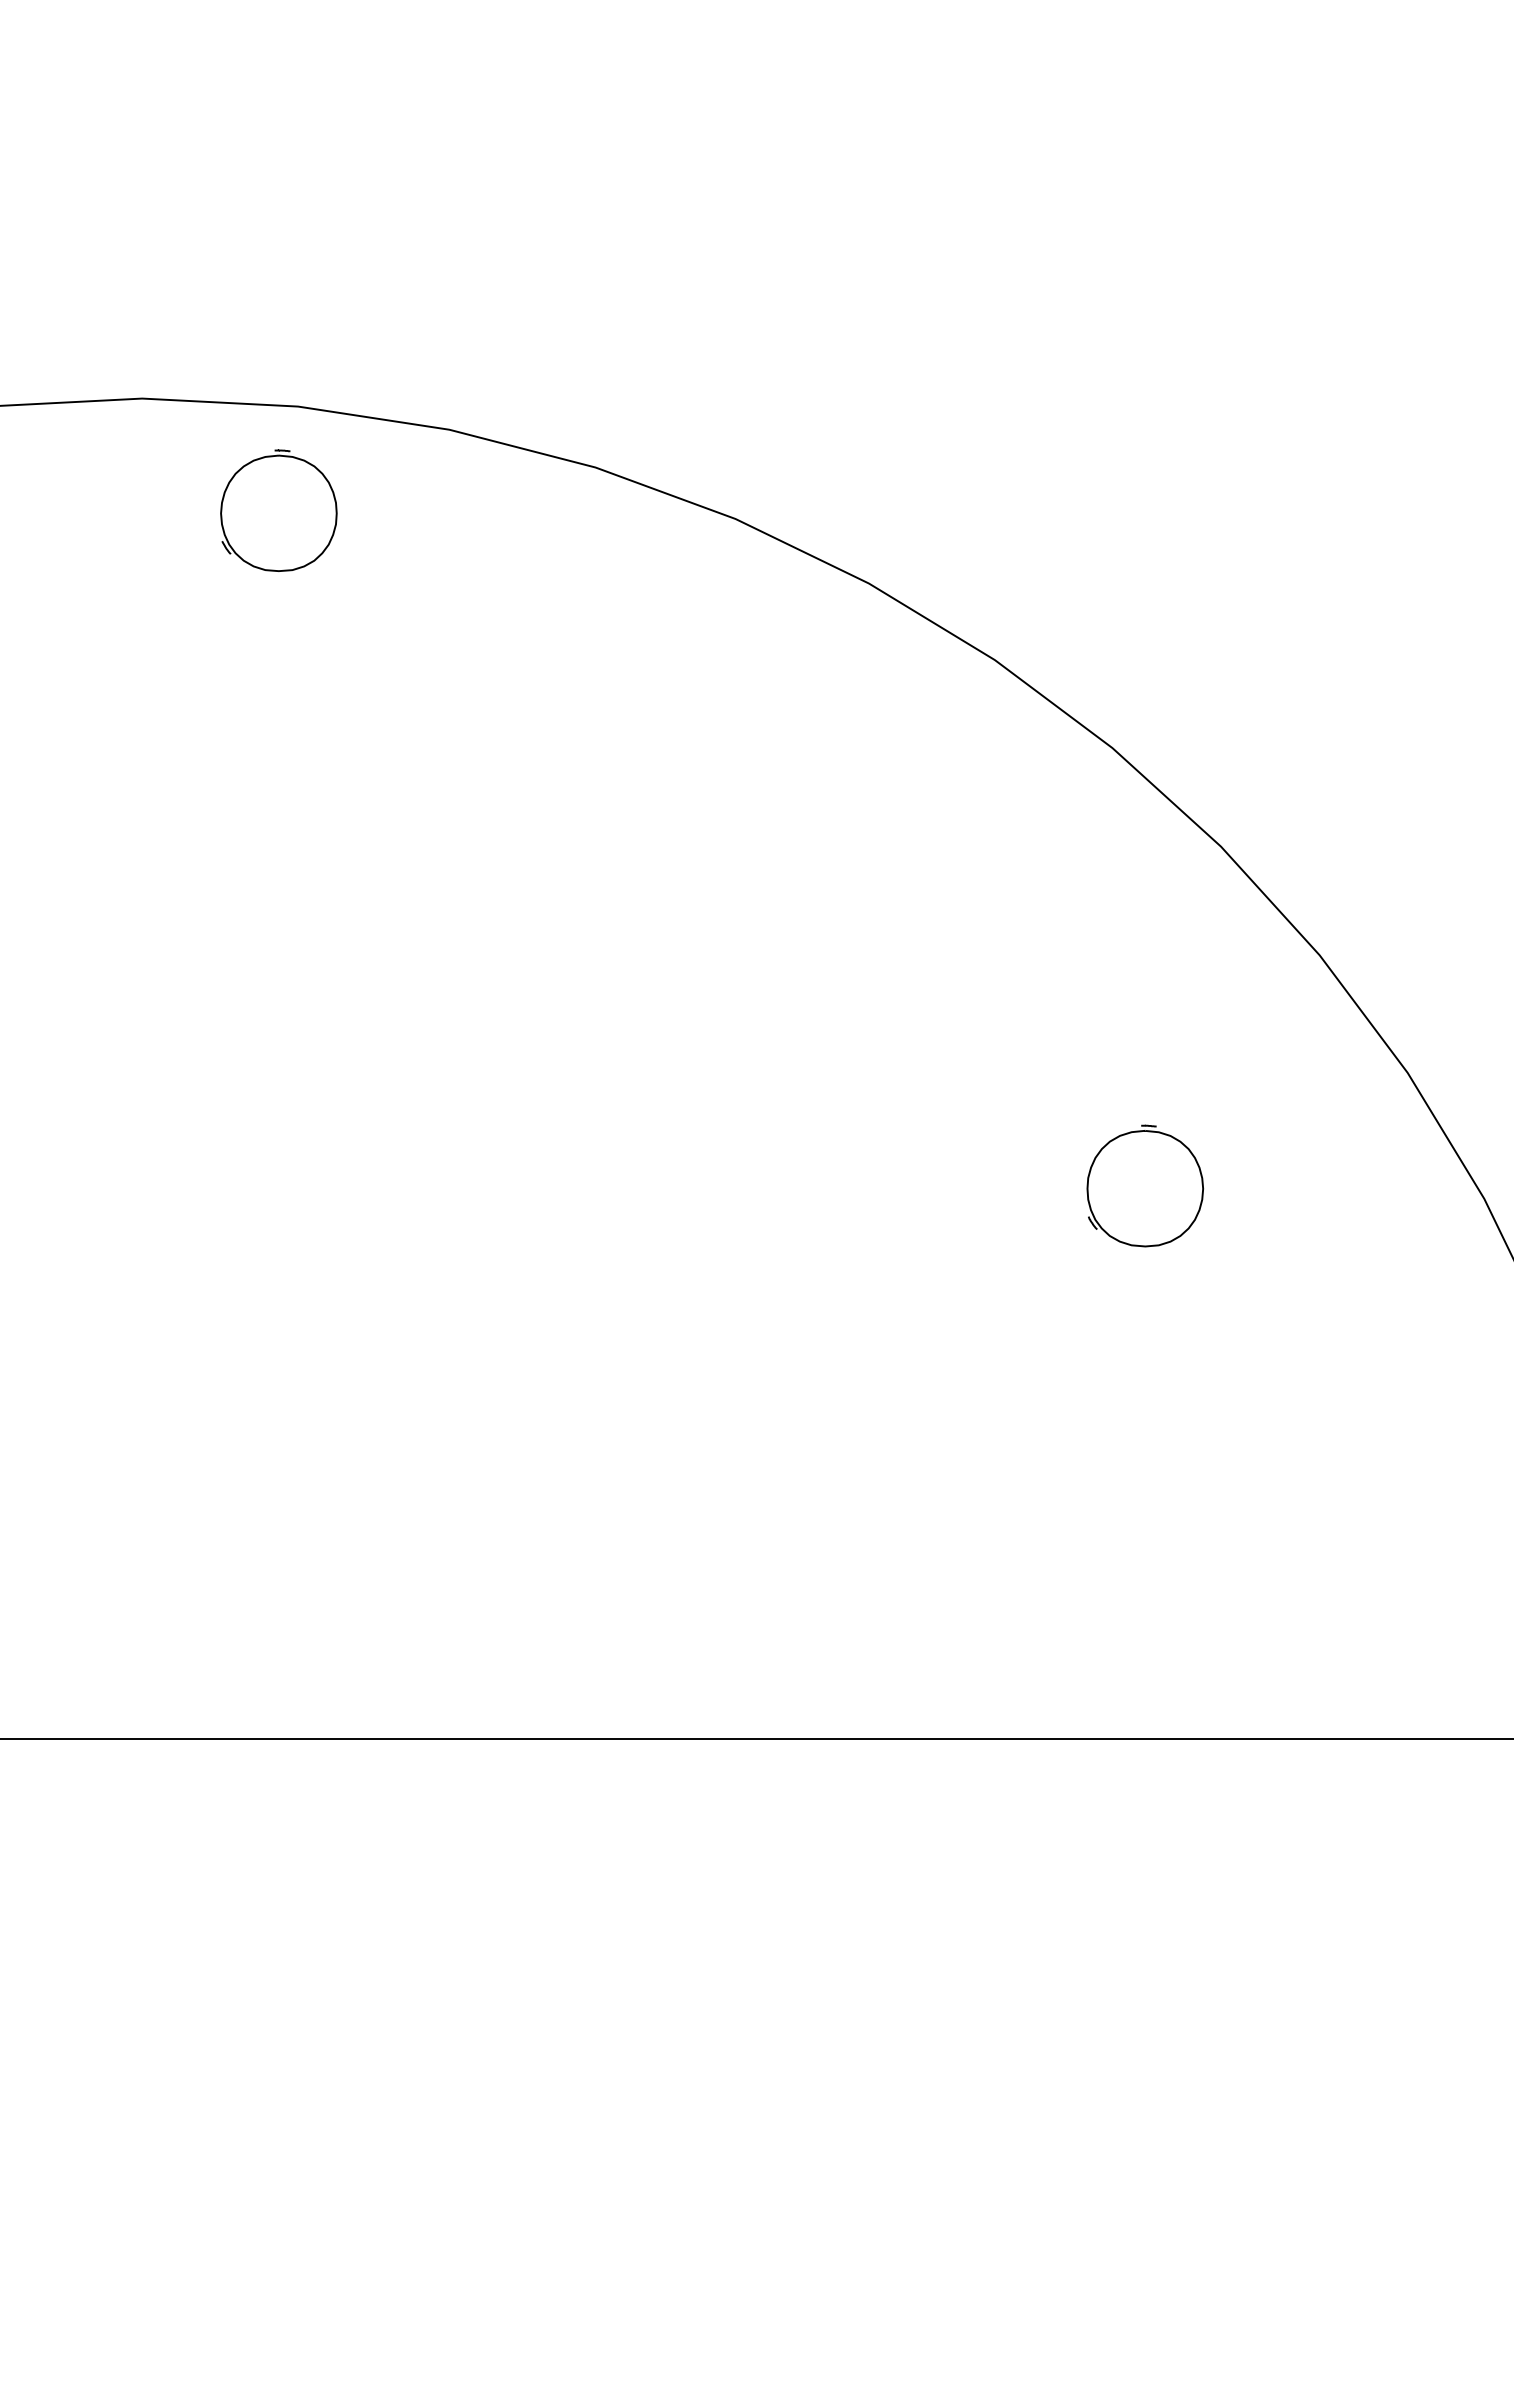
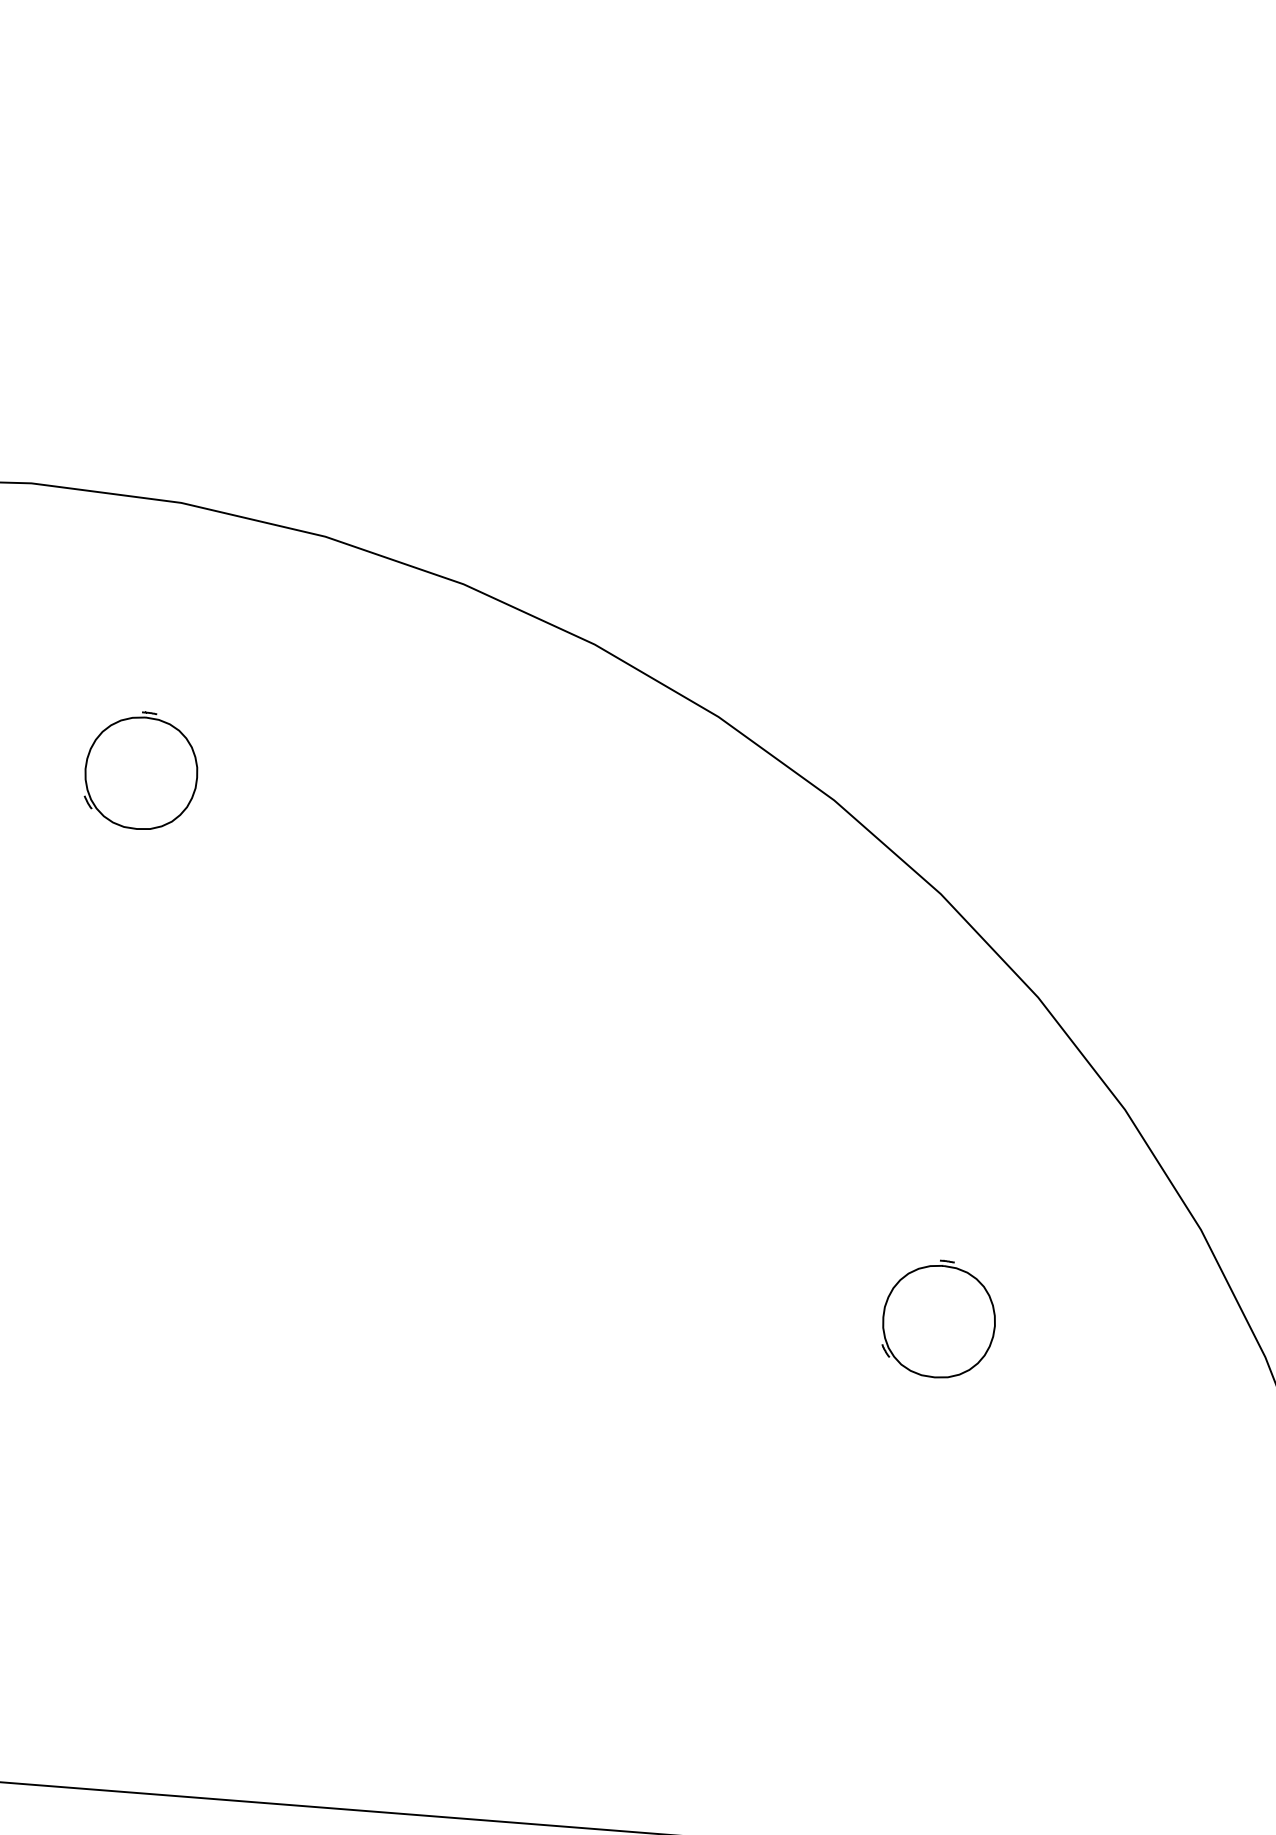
part: (278, 510) -> (141, 770), moved

